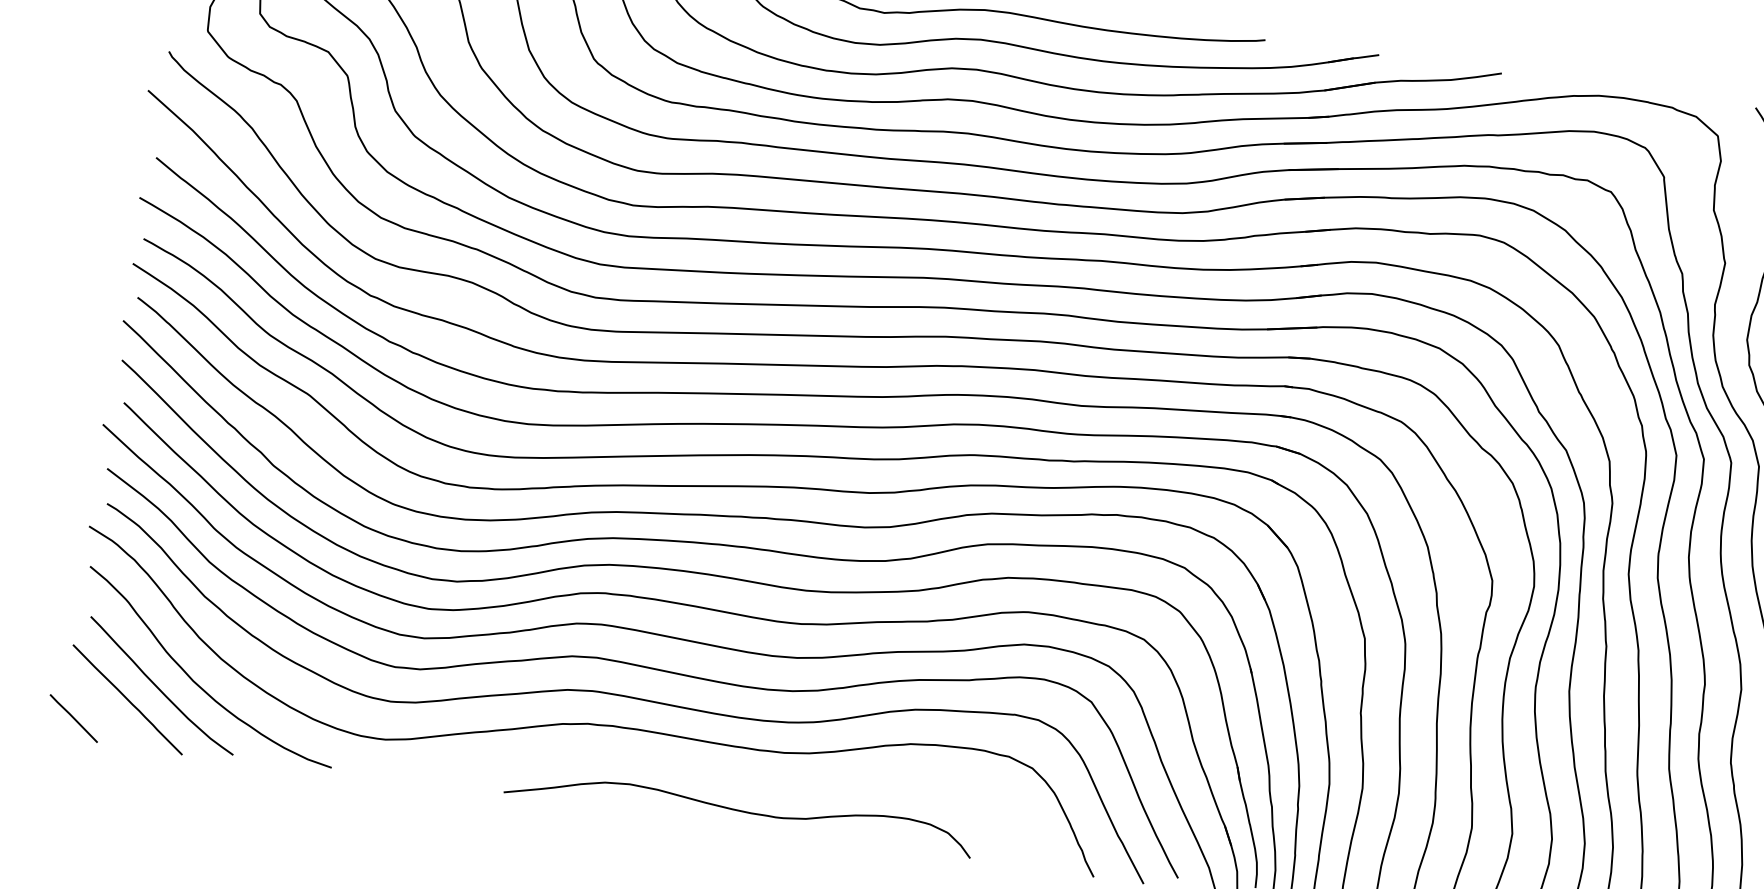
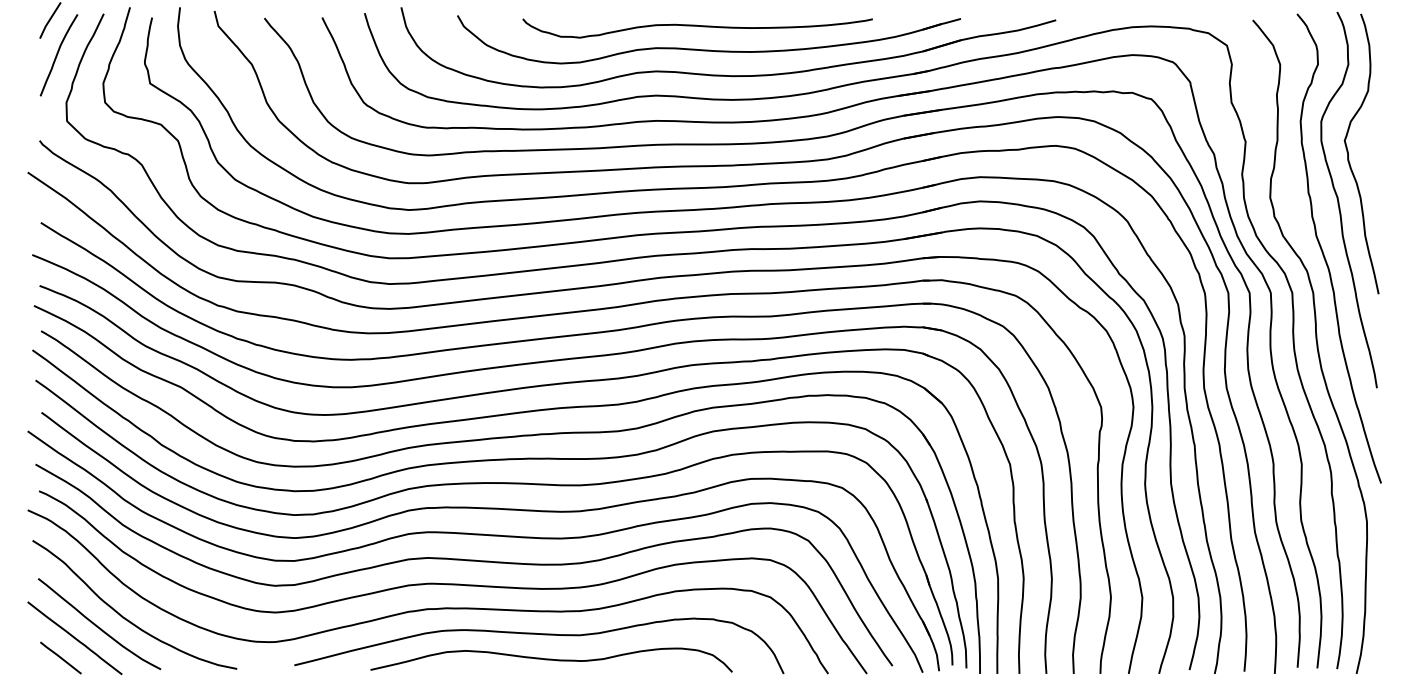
line: (73, 717) -> (60, 657), moved
curve: (731, 777) -> (542, 635), added

